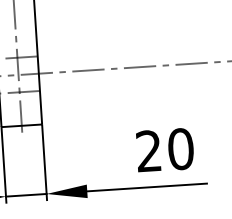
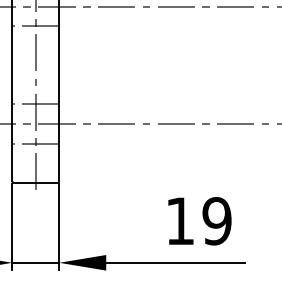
text: (164, 150) -> (198, 221), 20 -> 19

